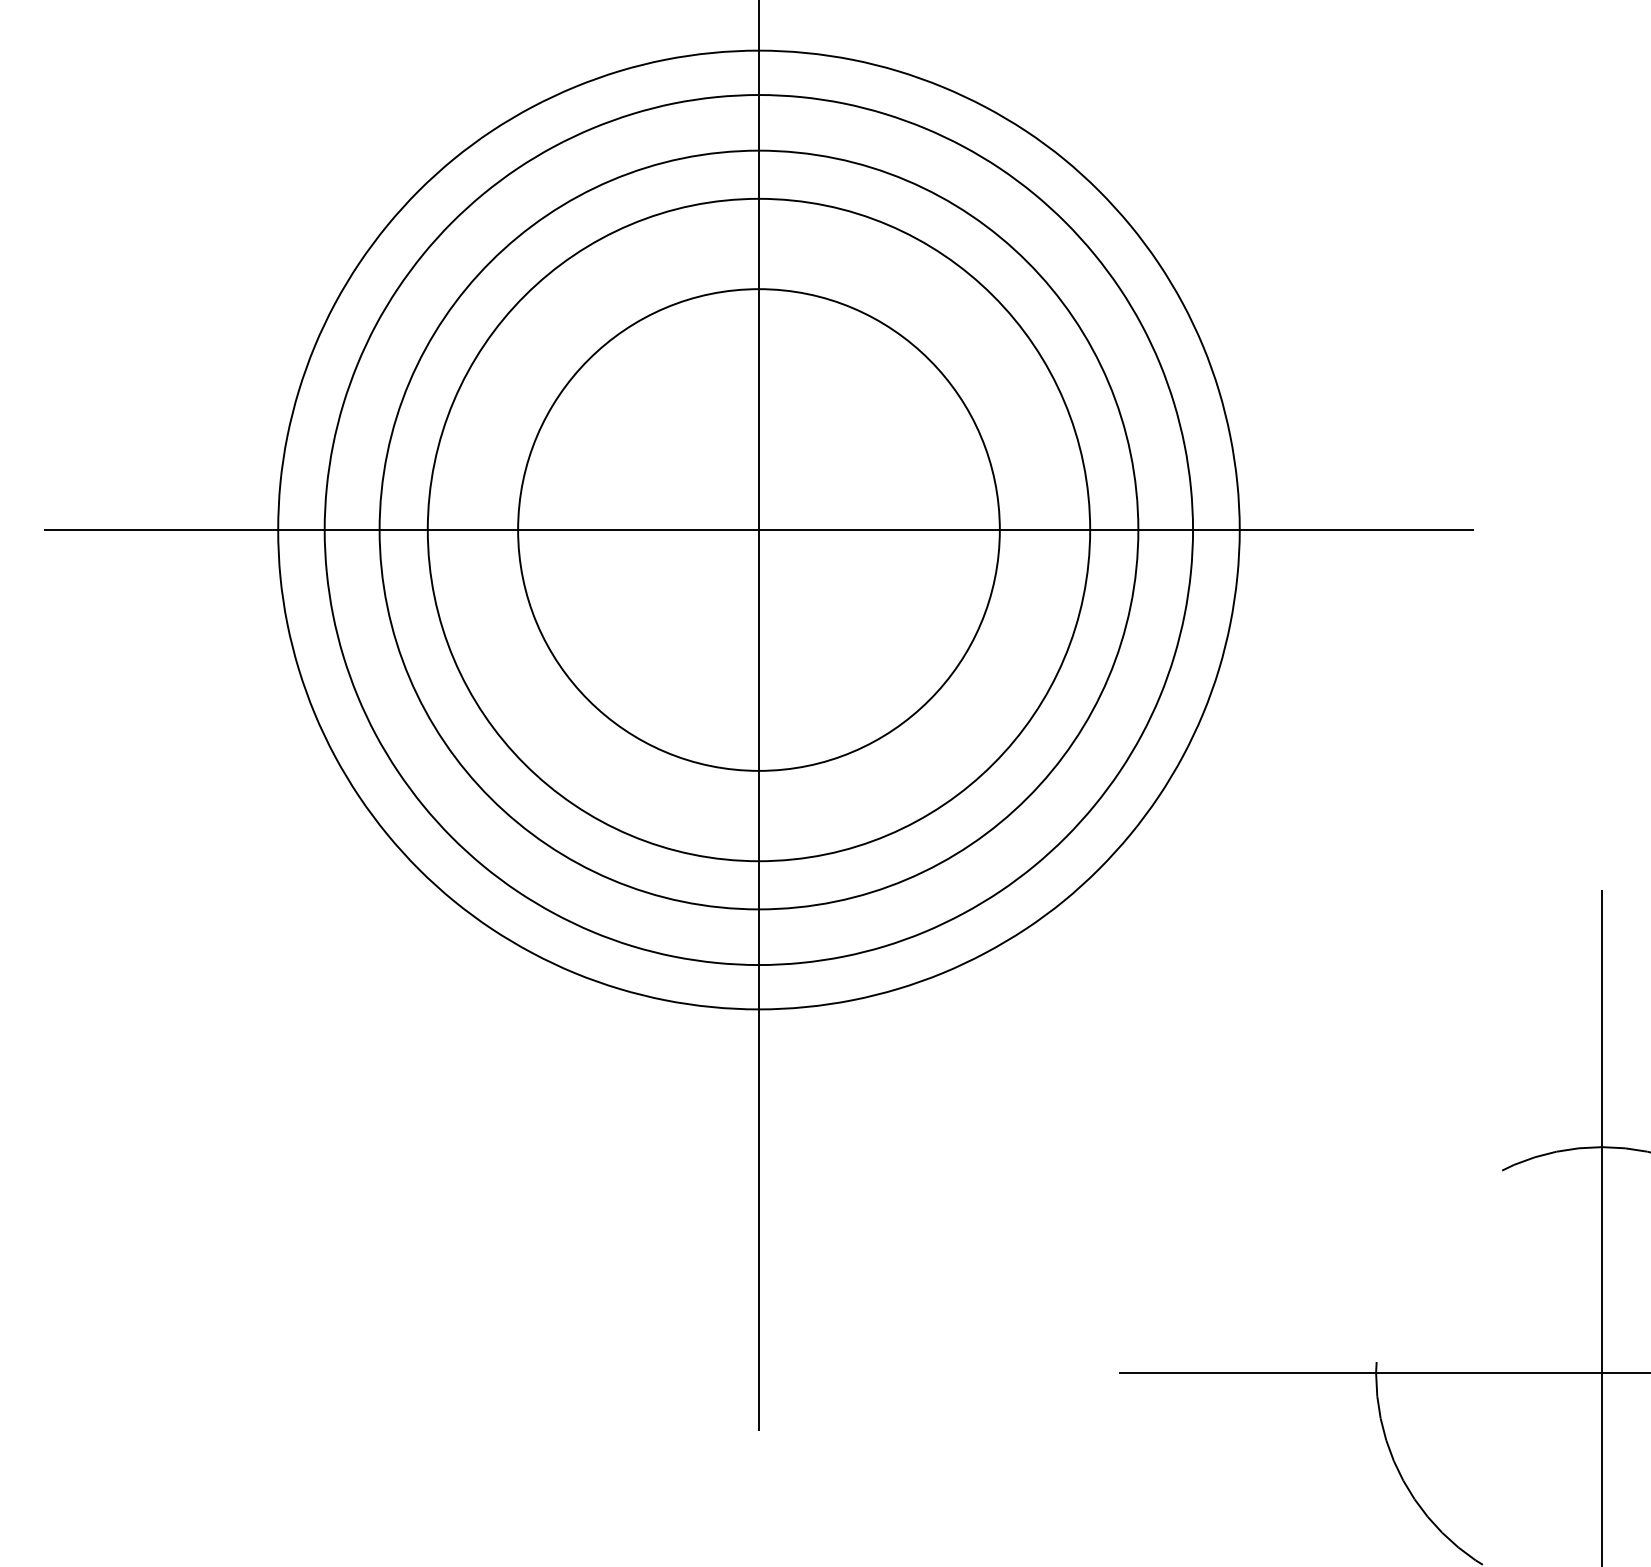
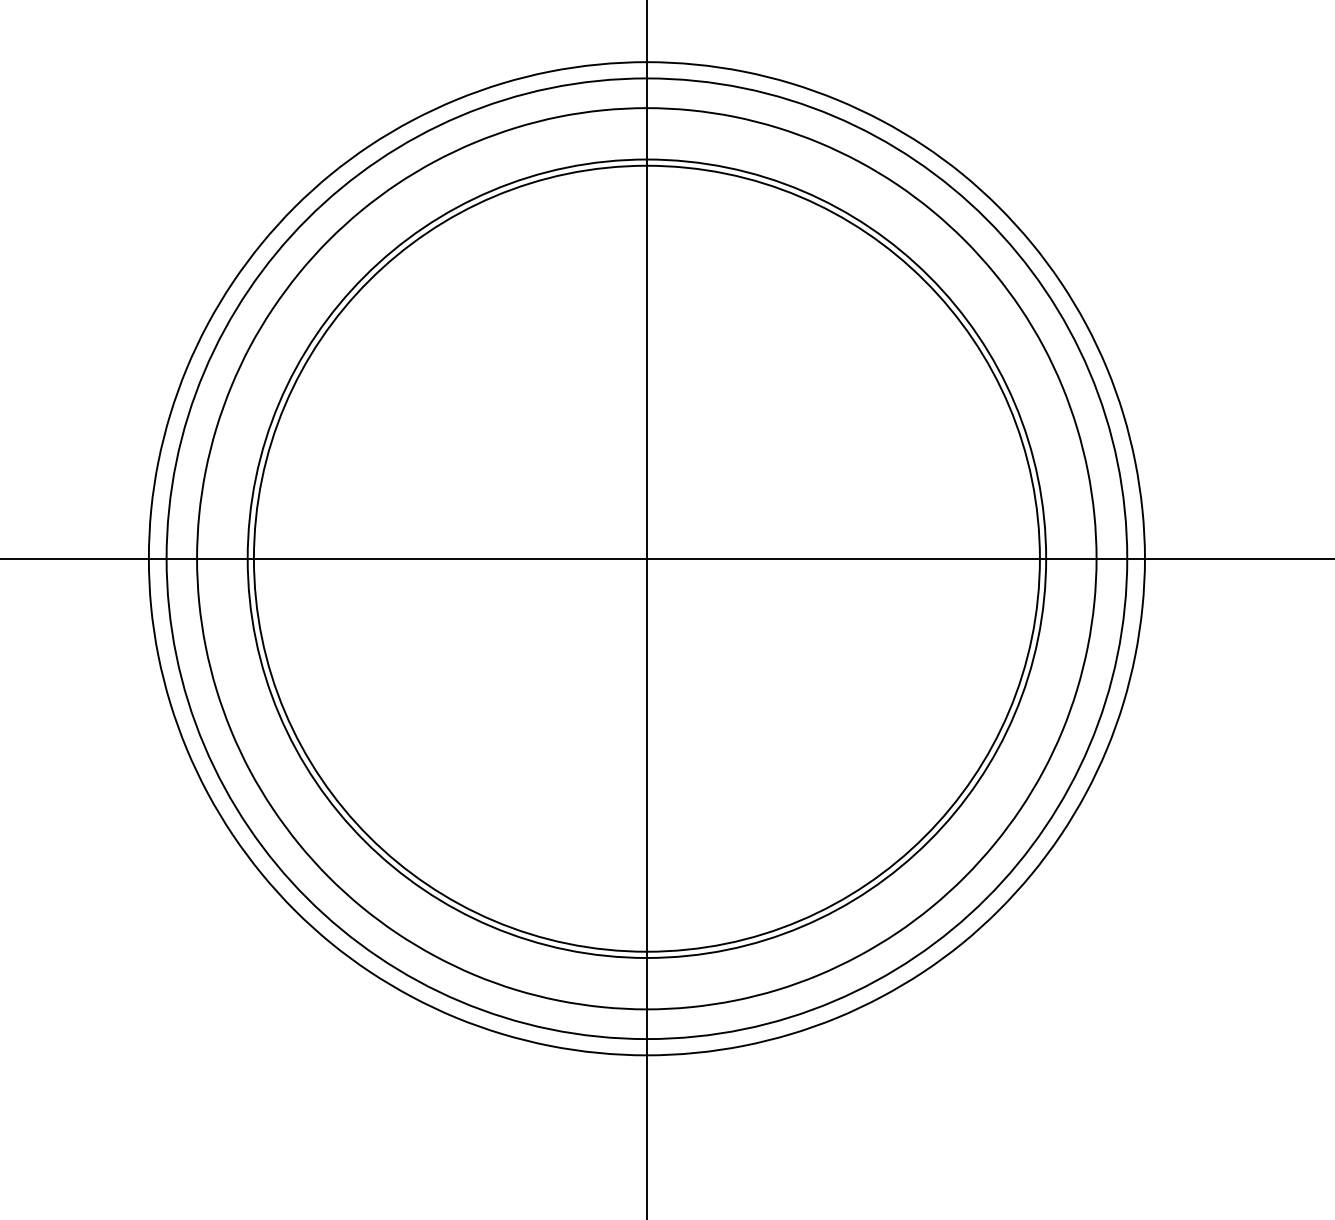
circle: (758, 529) -> (646, 558), size x1.4
circle: (758, 529) -> (646, 558), size x1.6

